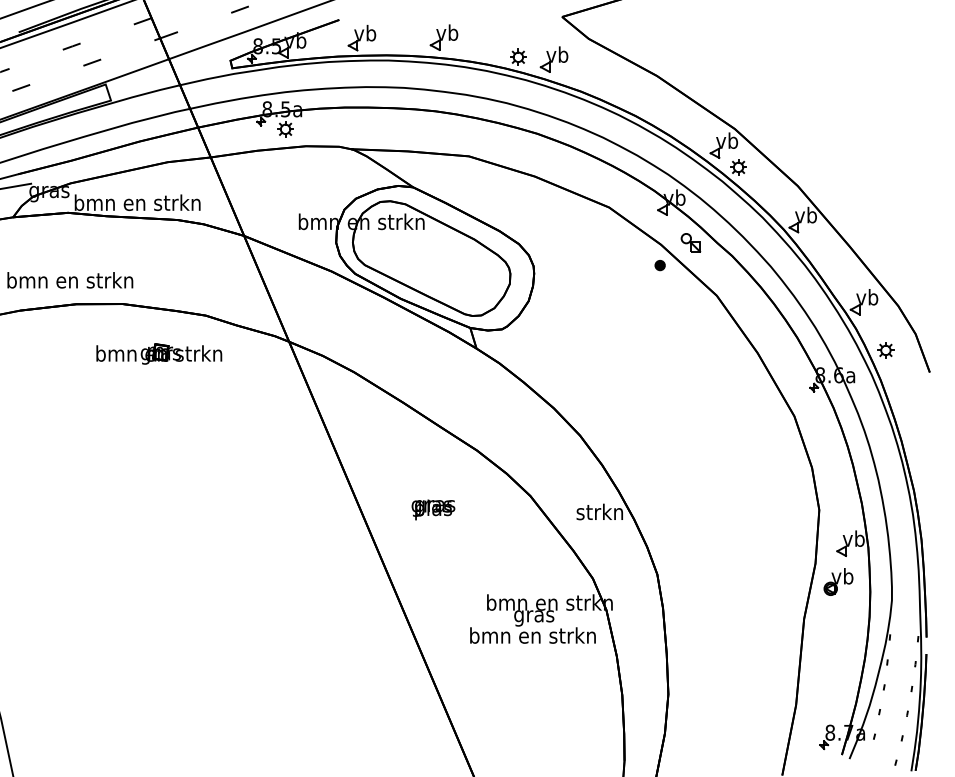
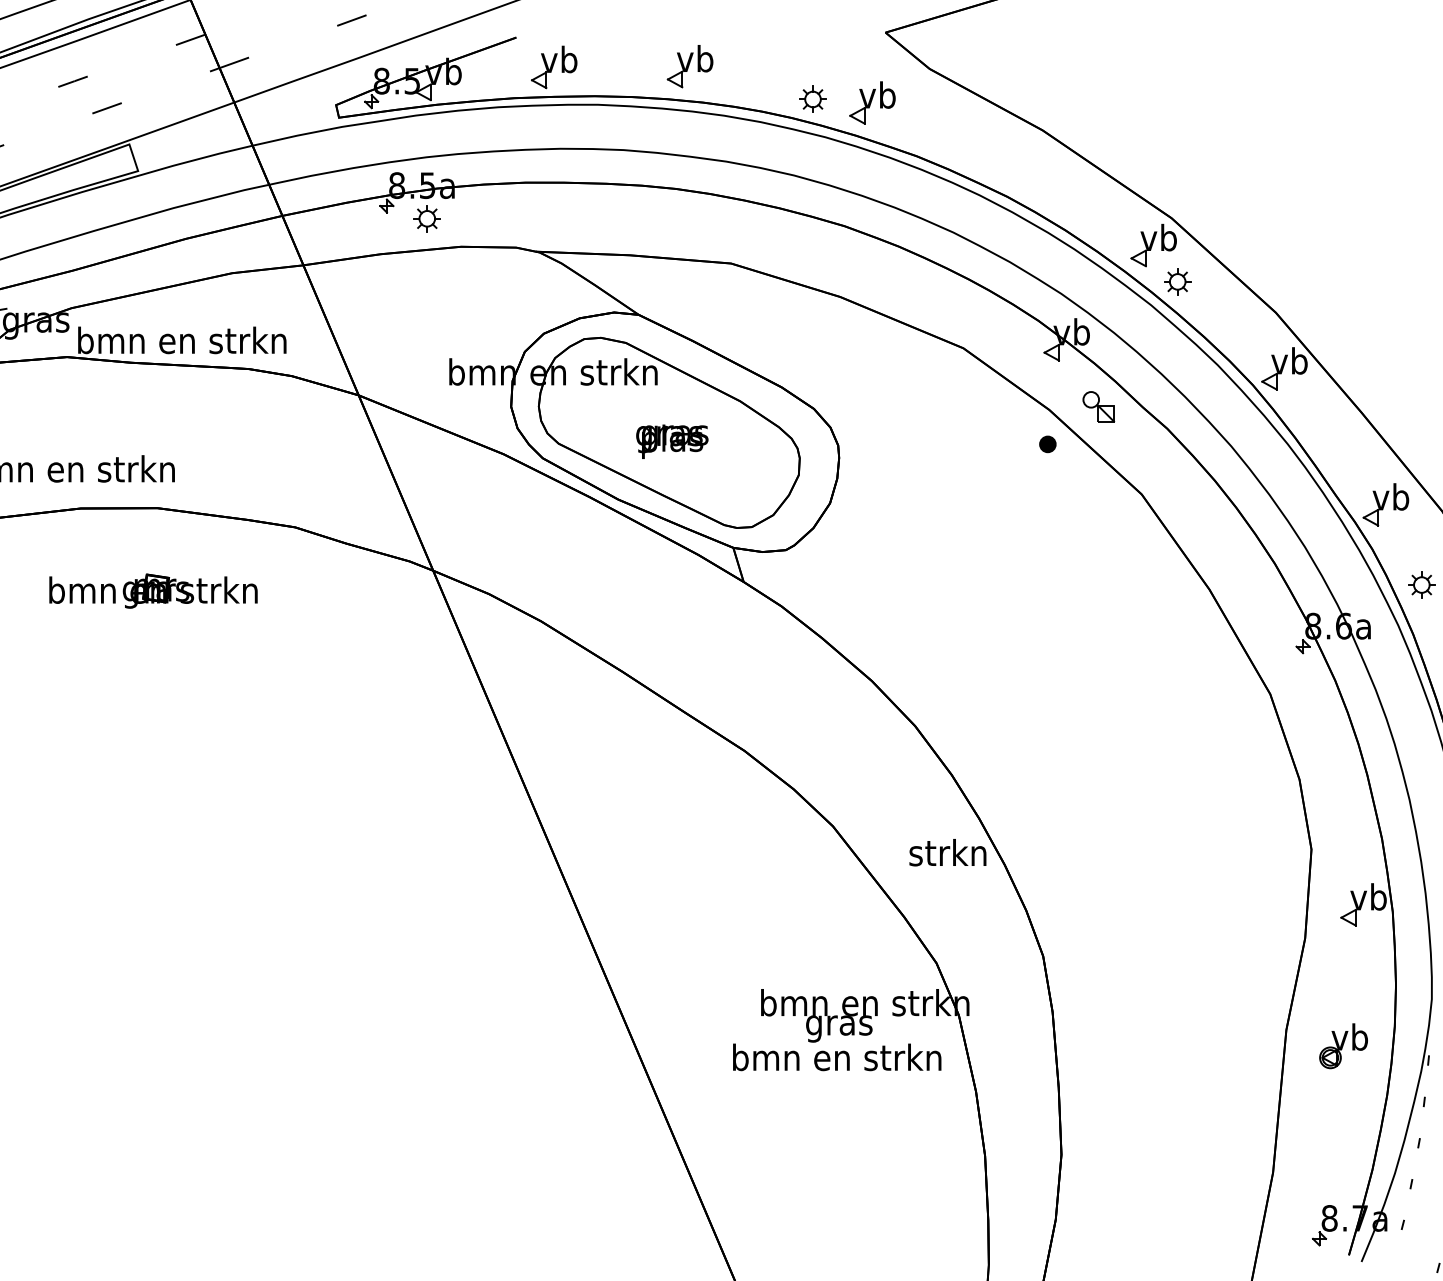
part: (159, 353) -> (153, 590), moved
text: (433, 509) -> (672, 441), moved
part: (838, 581) -> (1343, 1045), moved

